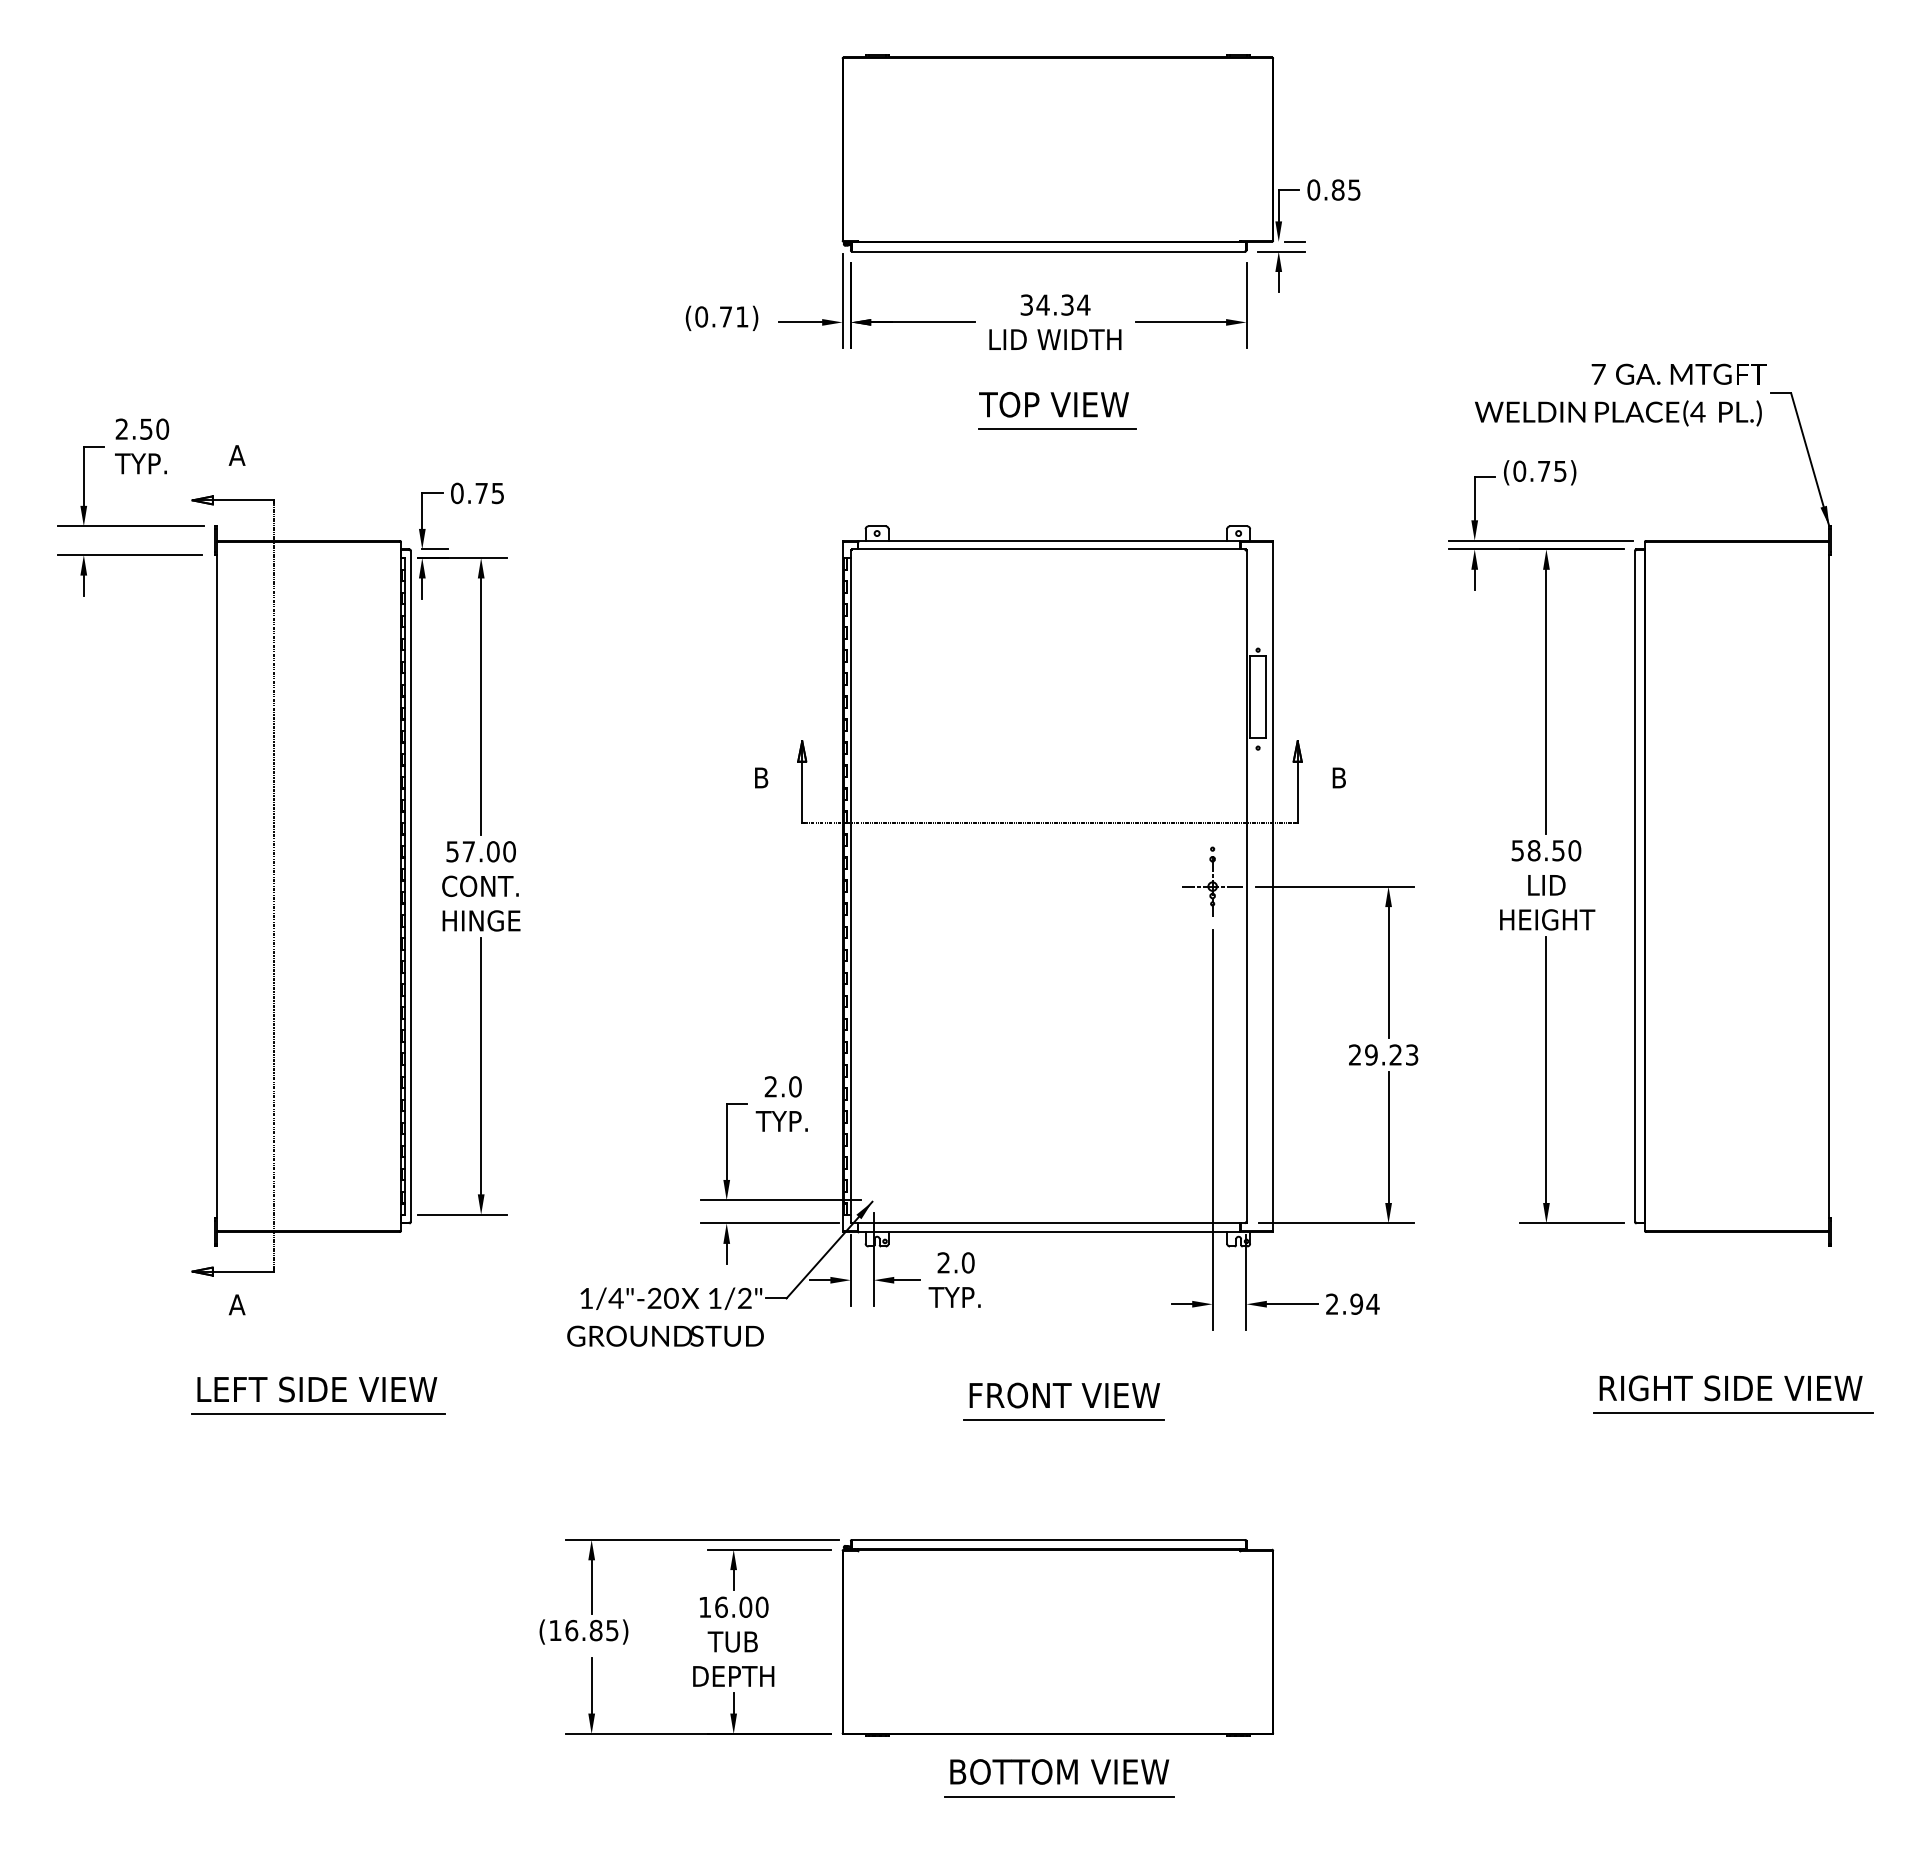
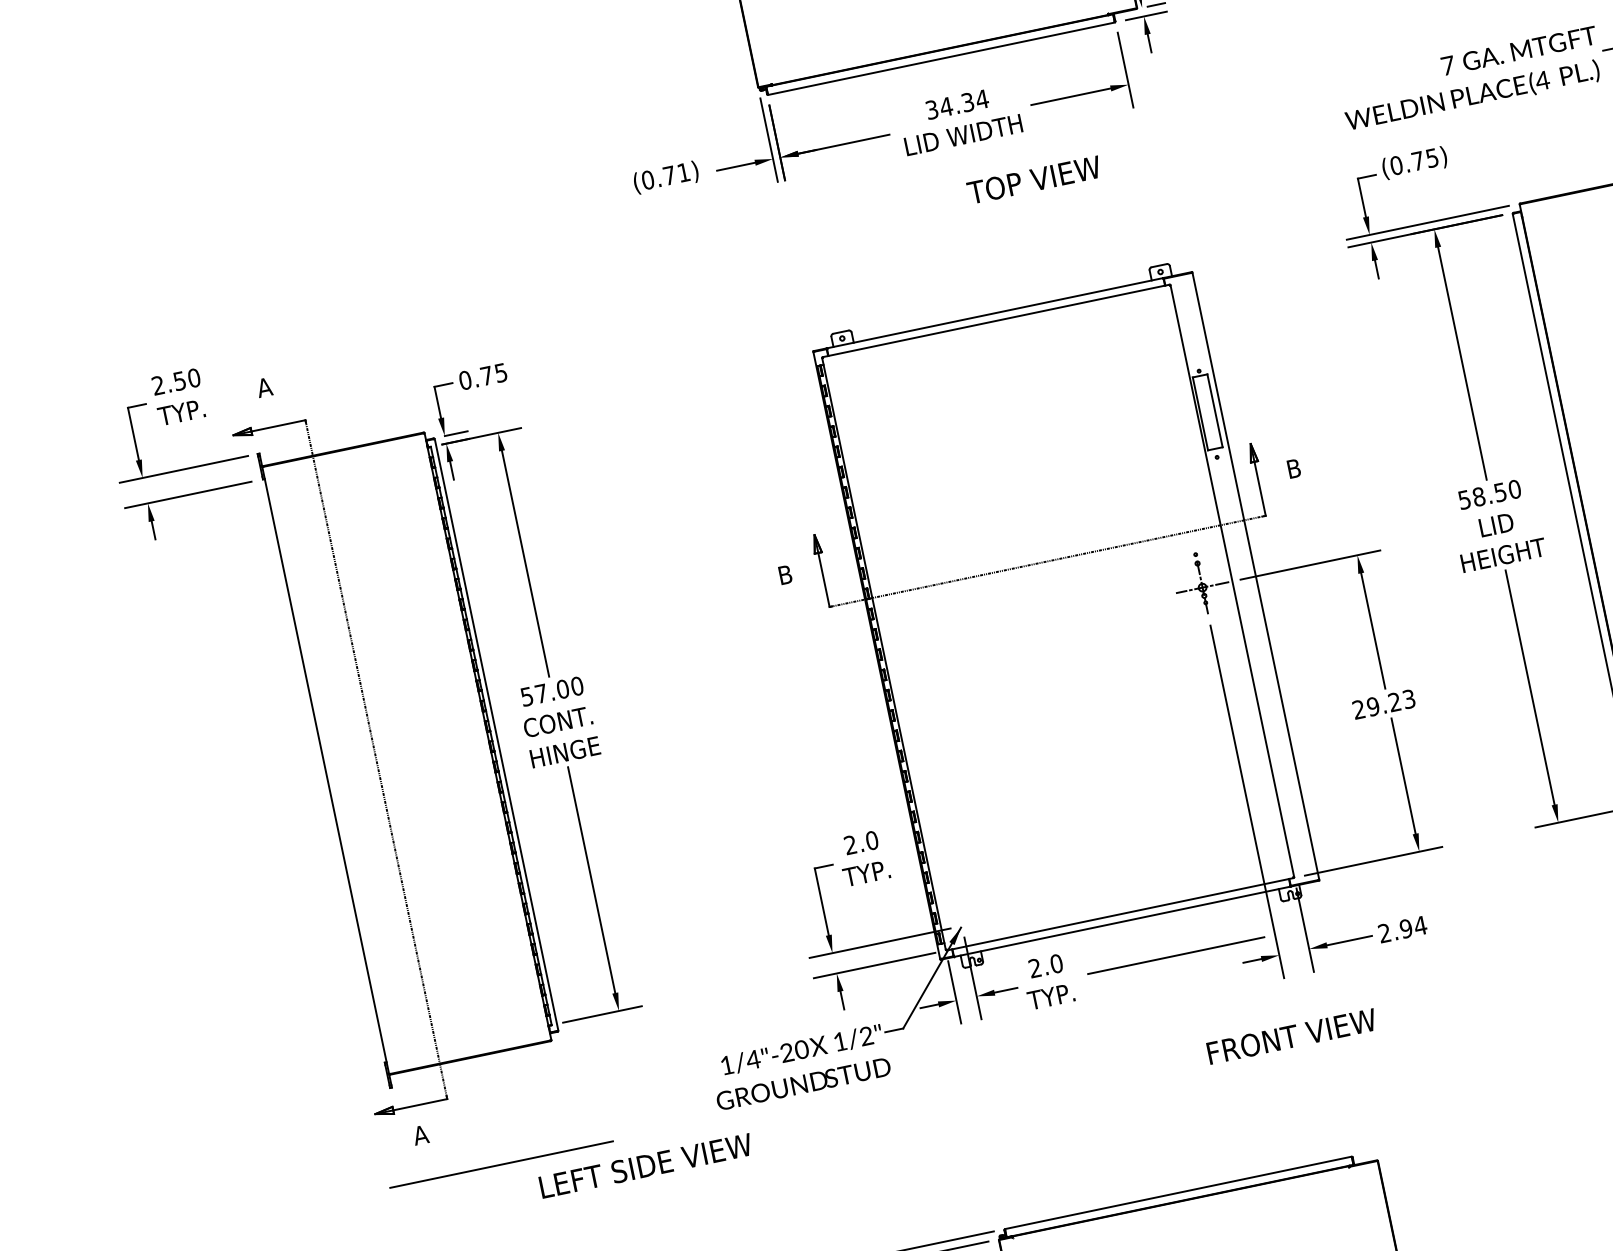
text: (1053, 404) -> (1033, 179), moved
line: (1057, 429) -> (981, 213), removed
text: (317, 1389) -> (646, 1165), moved
text: (1064, 1395) -> (1291, 1036), moved
line: (318, 1413) -> (501, 1163), moved
line: (1063, 1419) -> (1175, 955), moved

